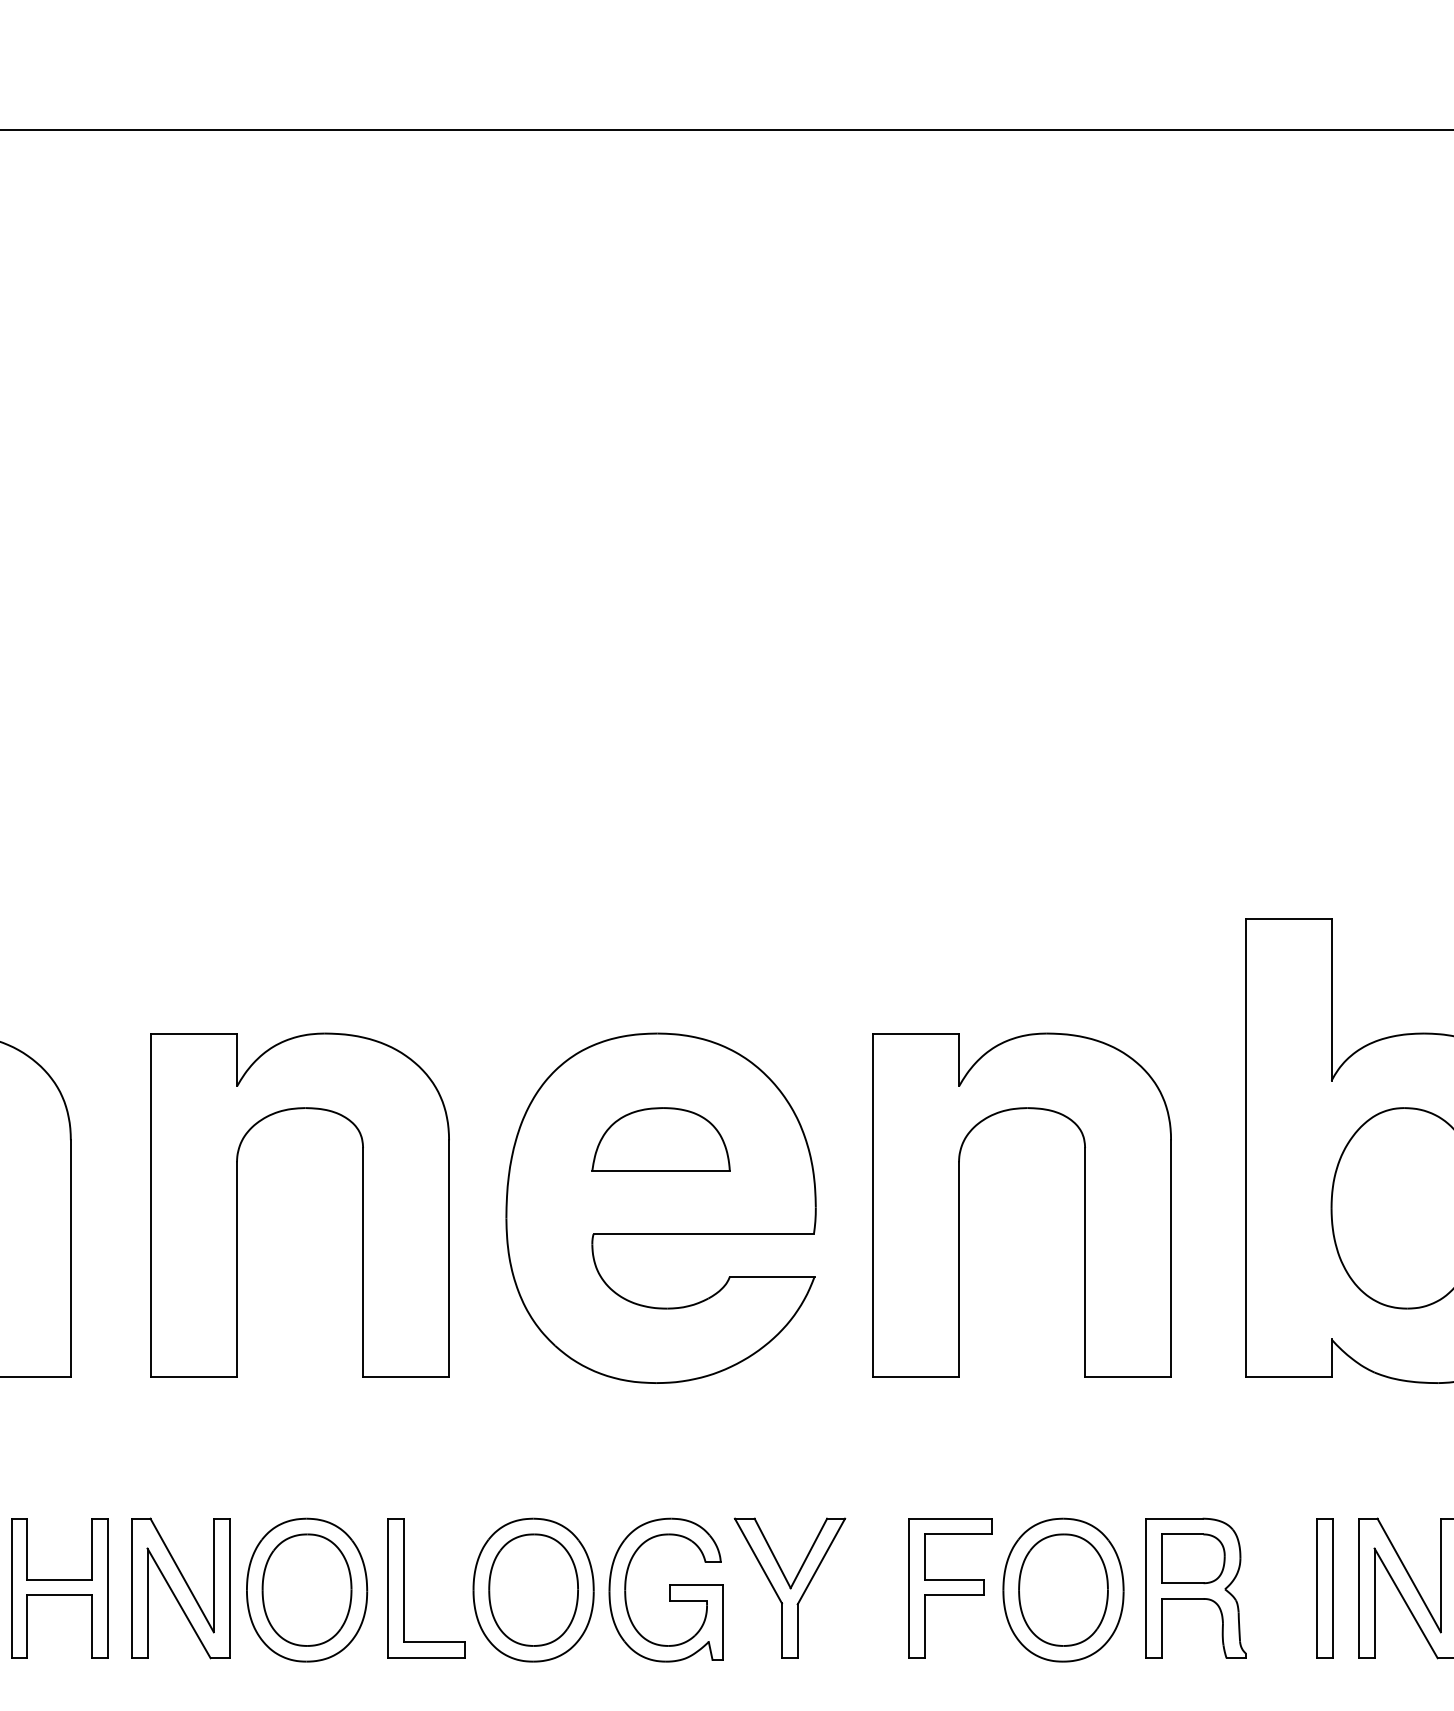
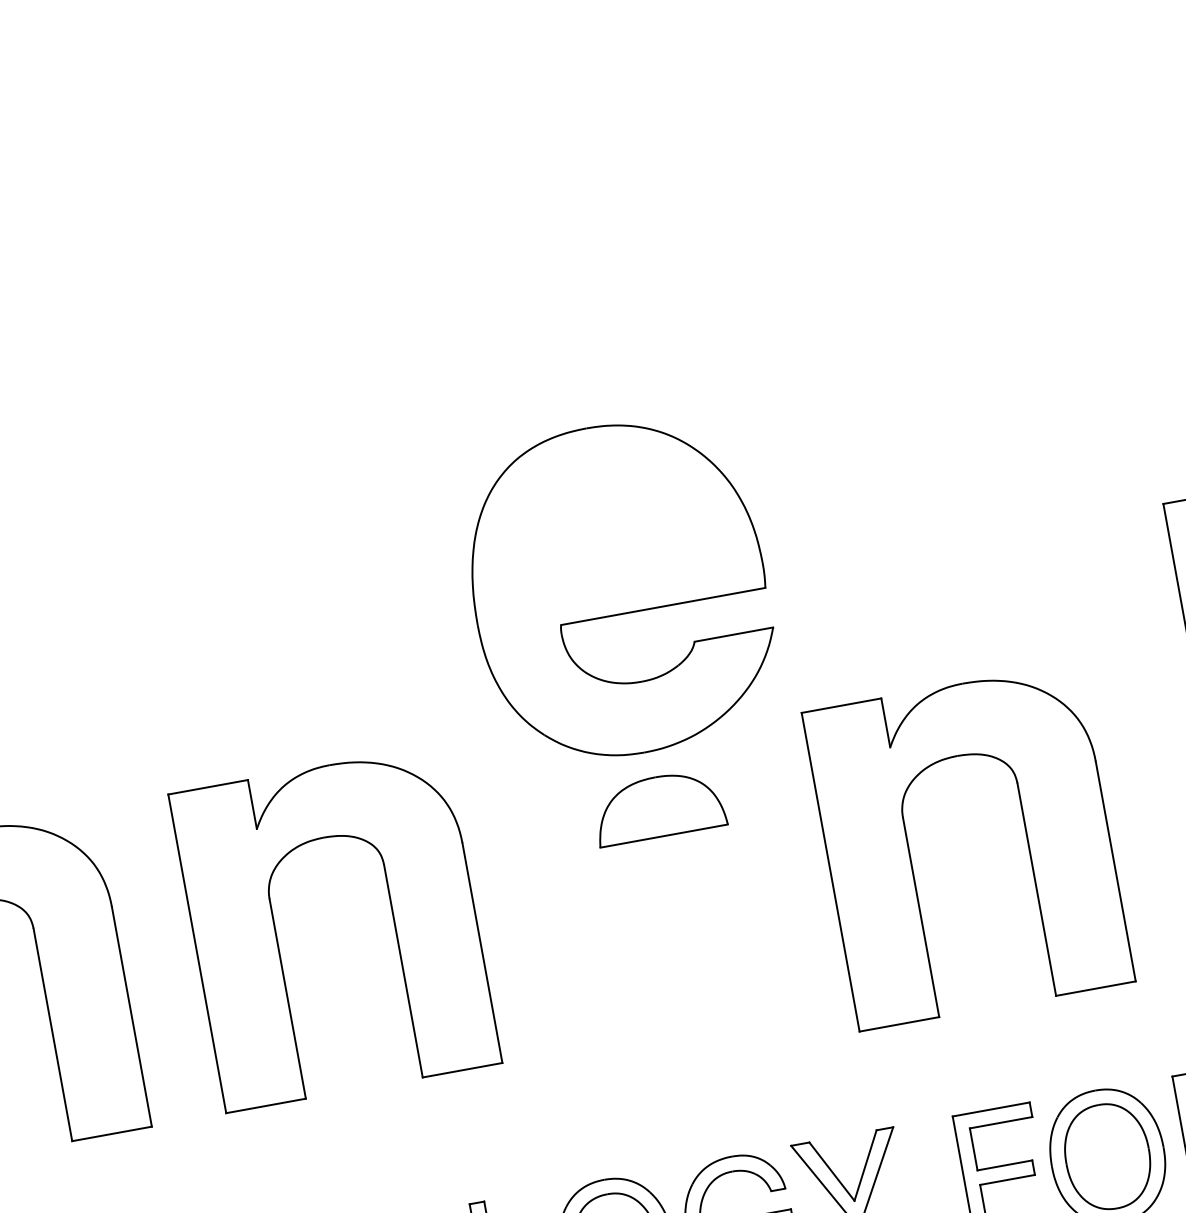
part: (959, 1204) -> (910, 856), moved
part: (660, 1207) -> (618, 589), moved

